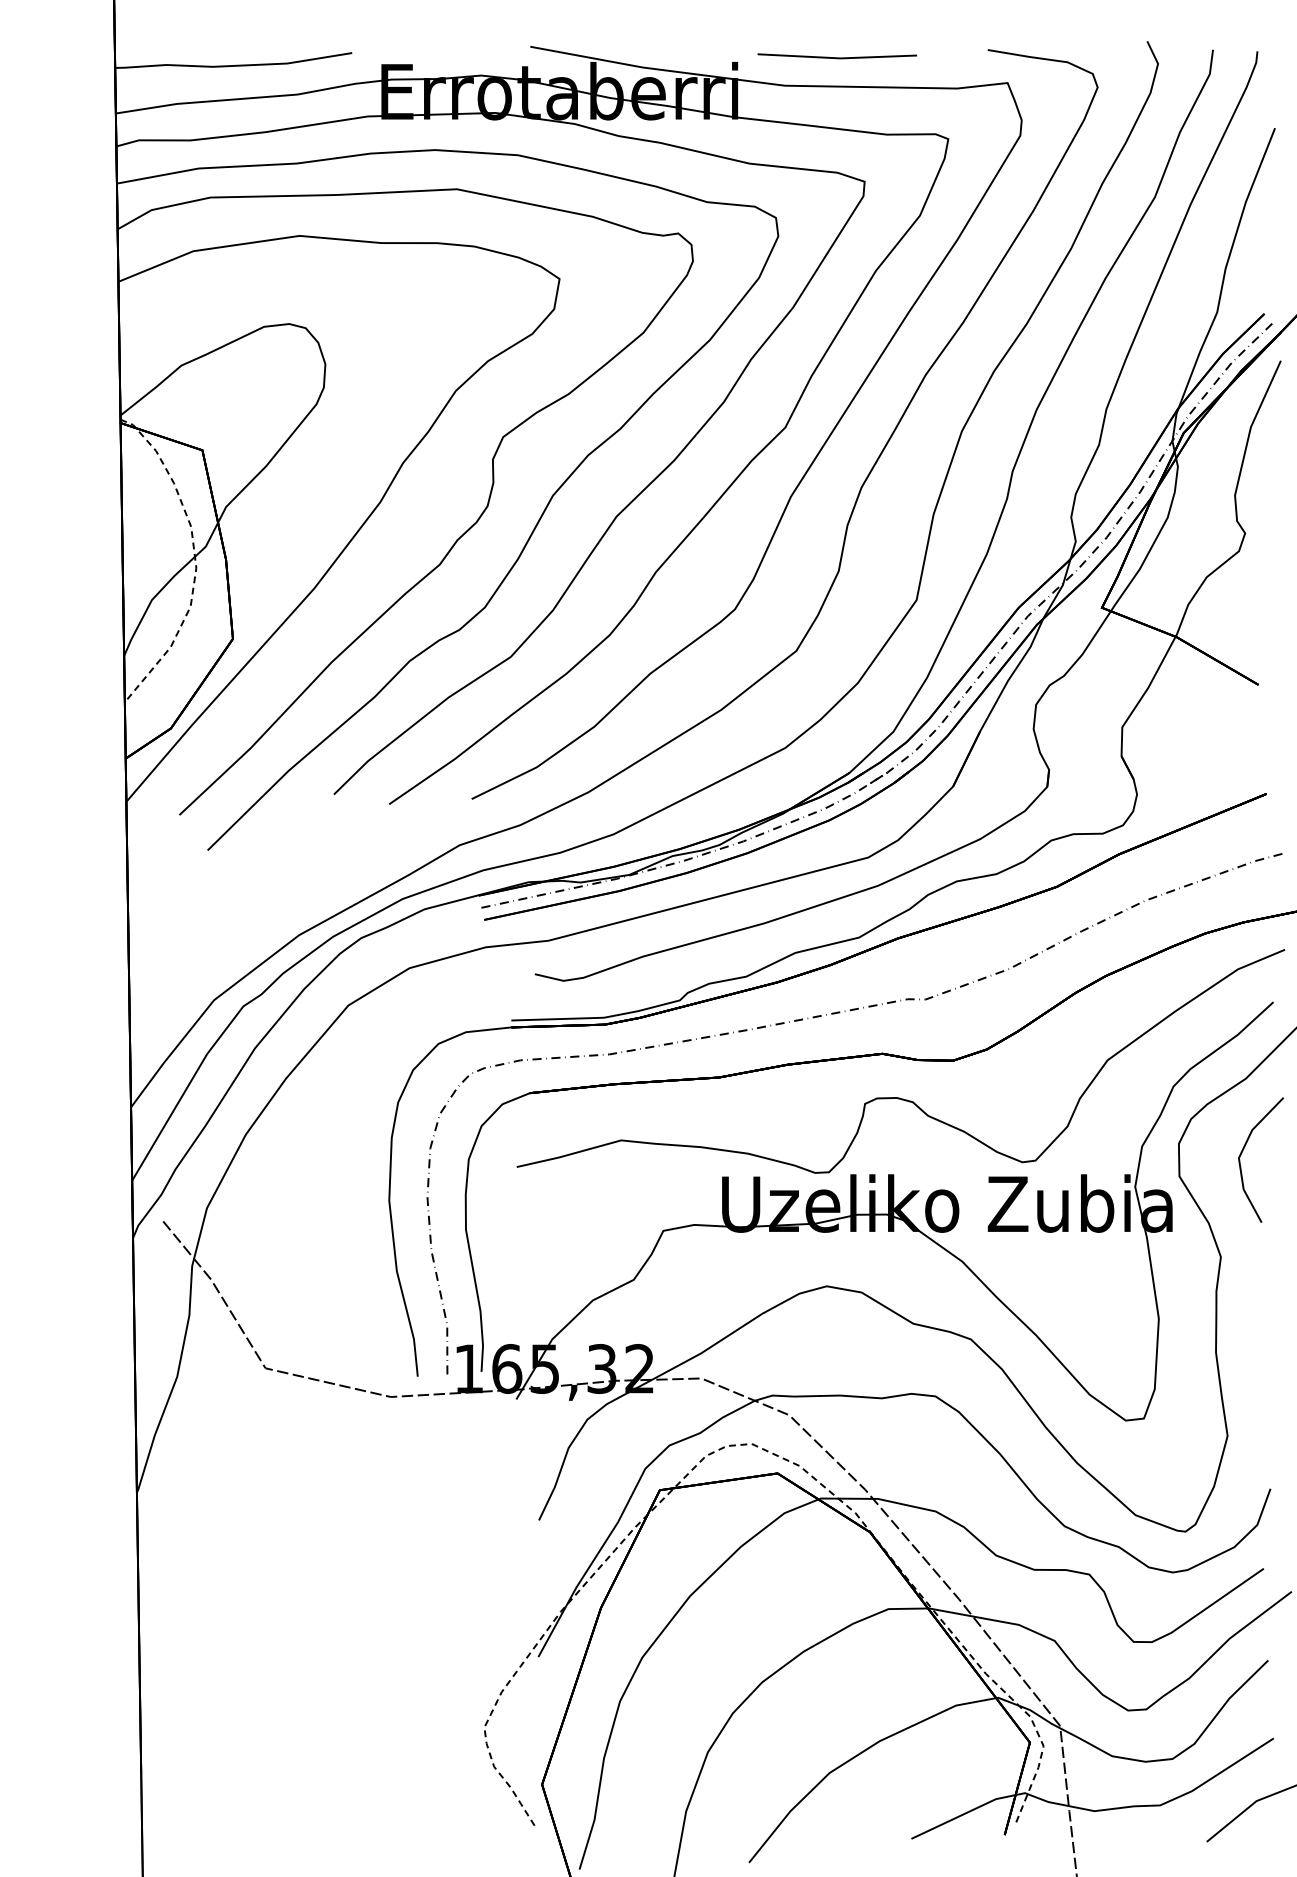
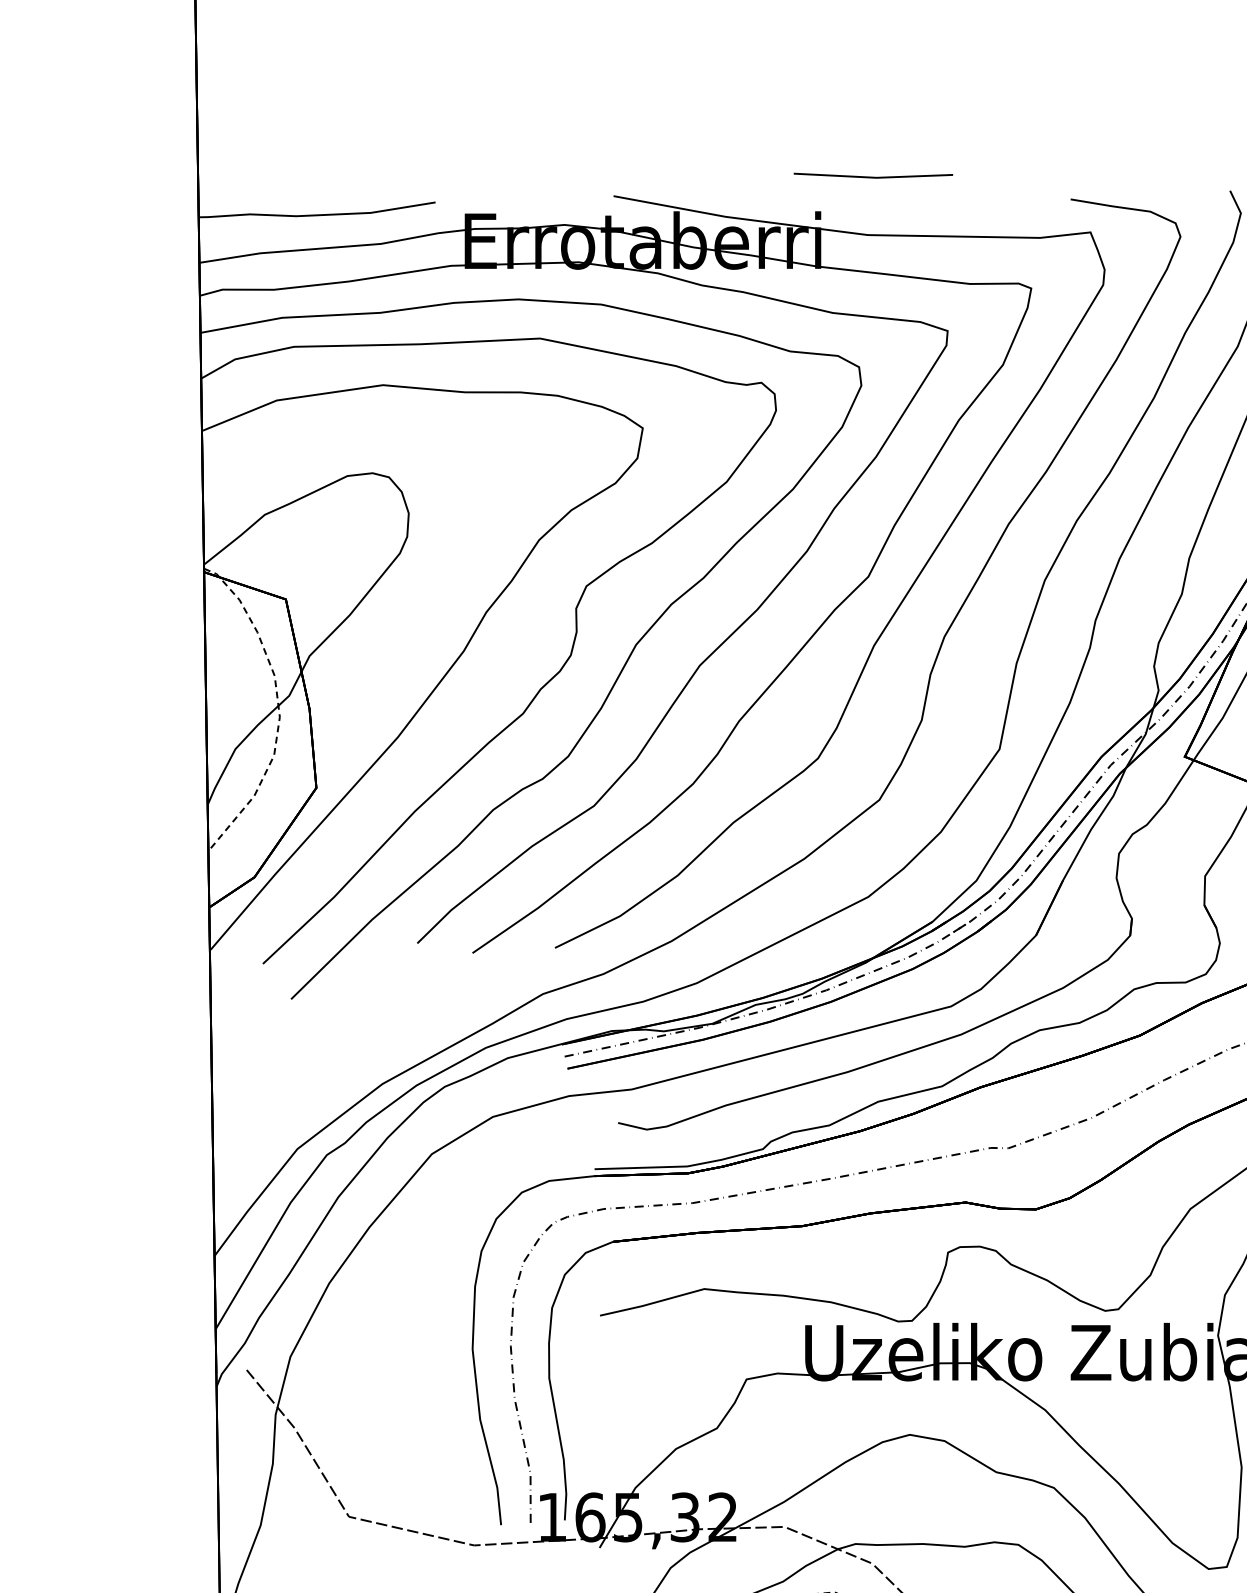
line: (837, 57) -> (873, 176), moved

